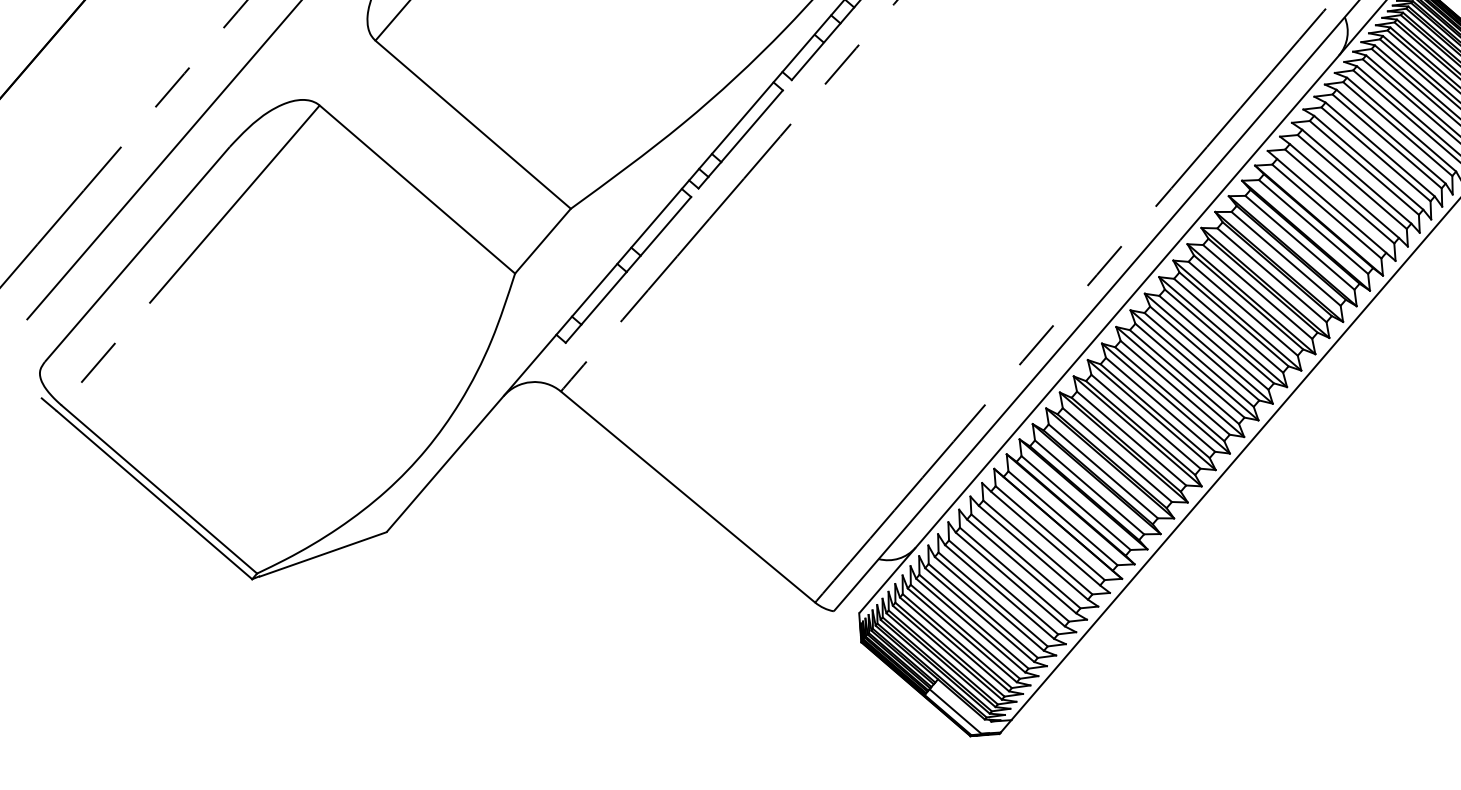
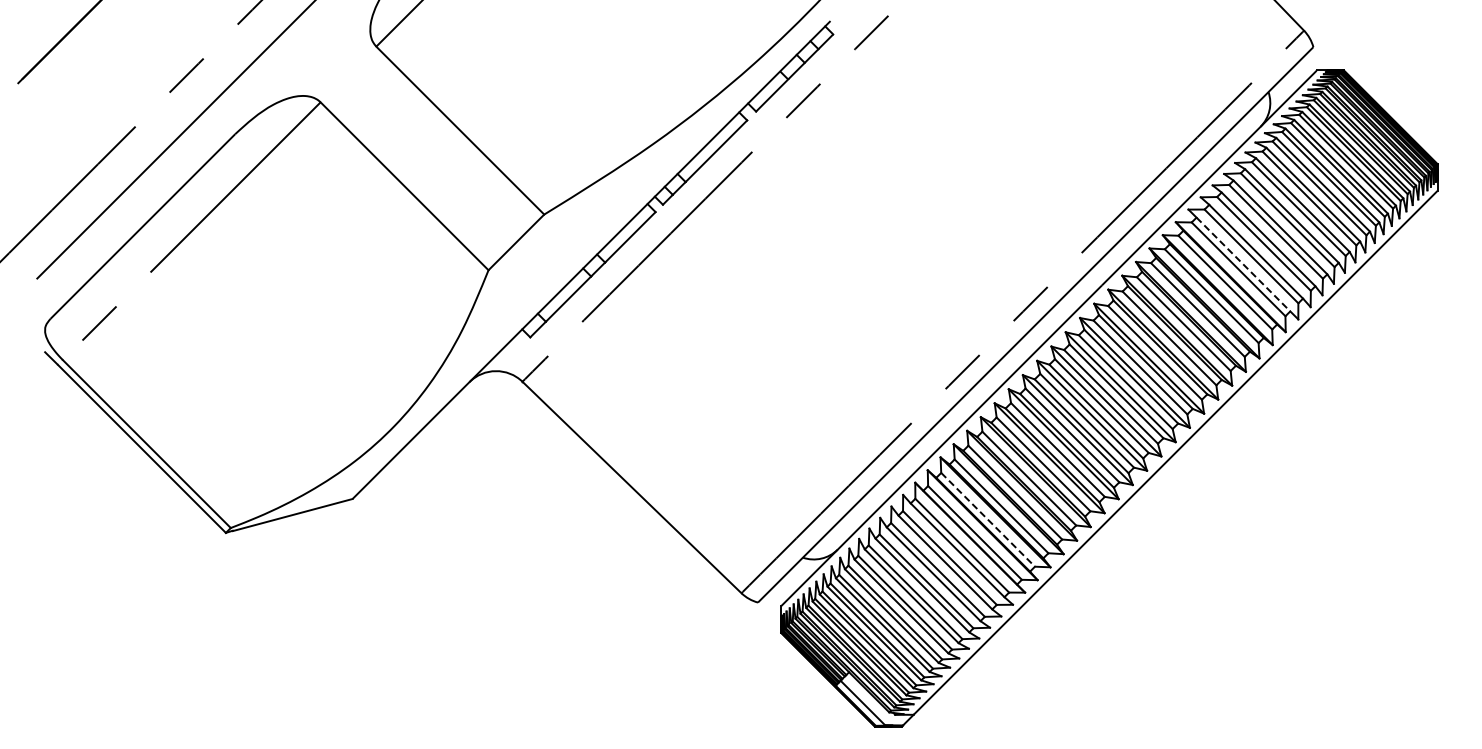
line: (1331, 205) -> (1243, 264), solid -> dashed
line: (1076, 503) -> (988, 520), solid -> dashed

